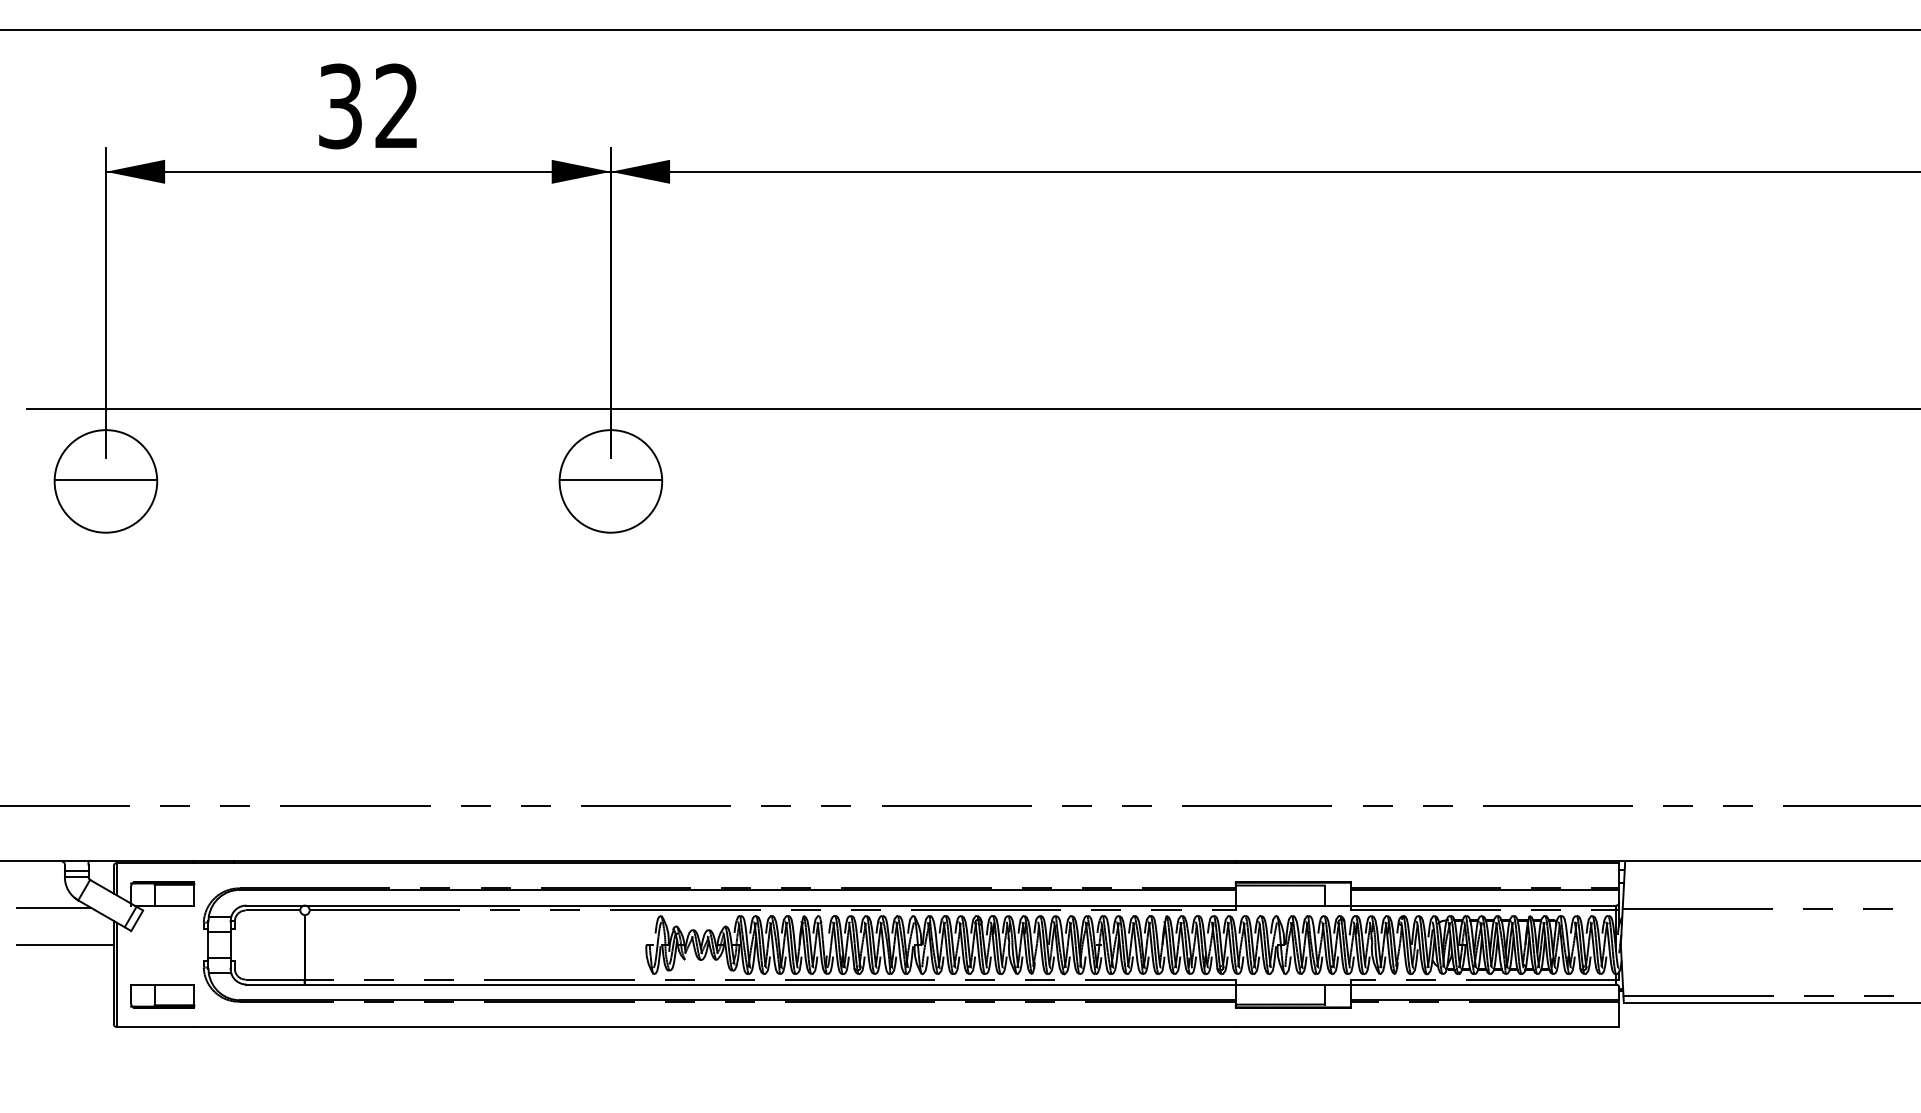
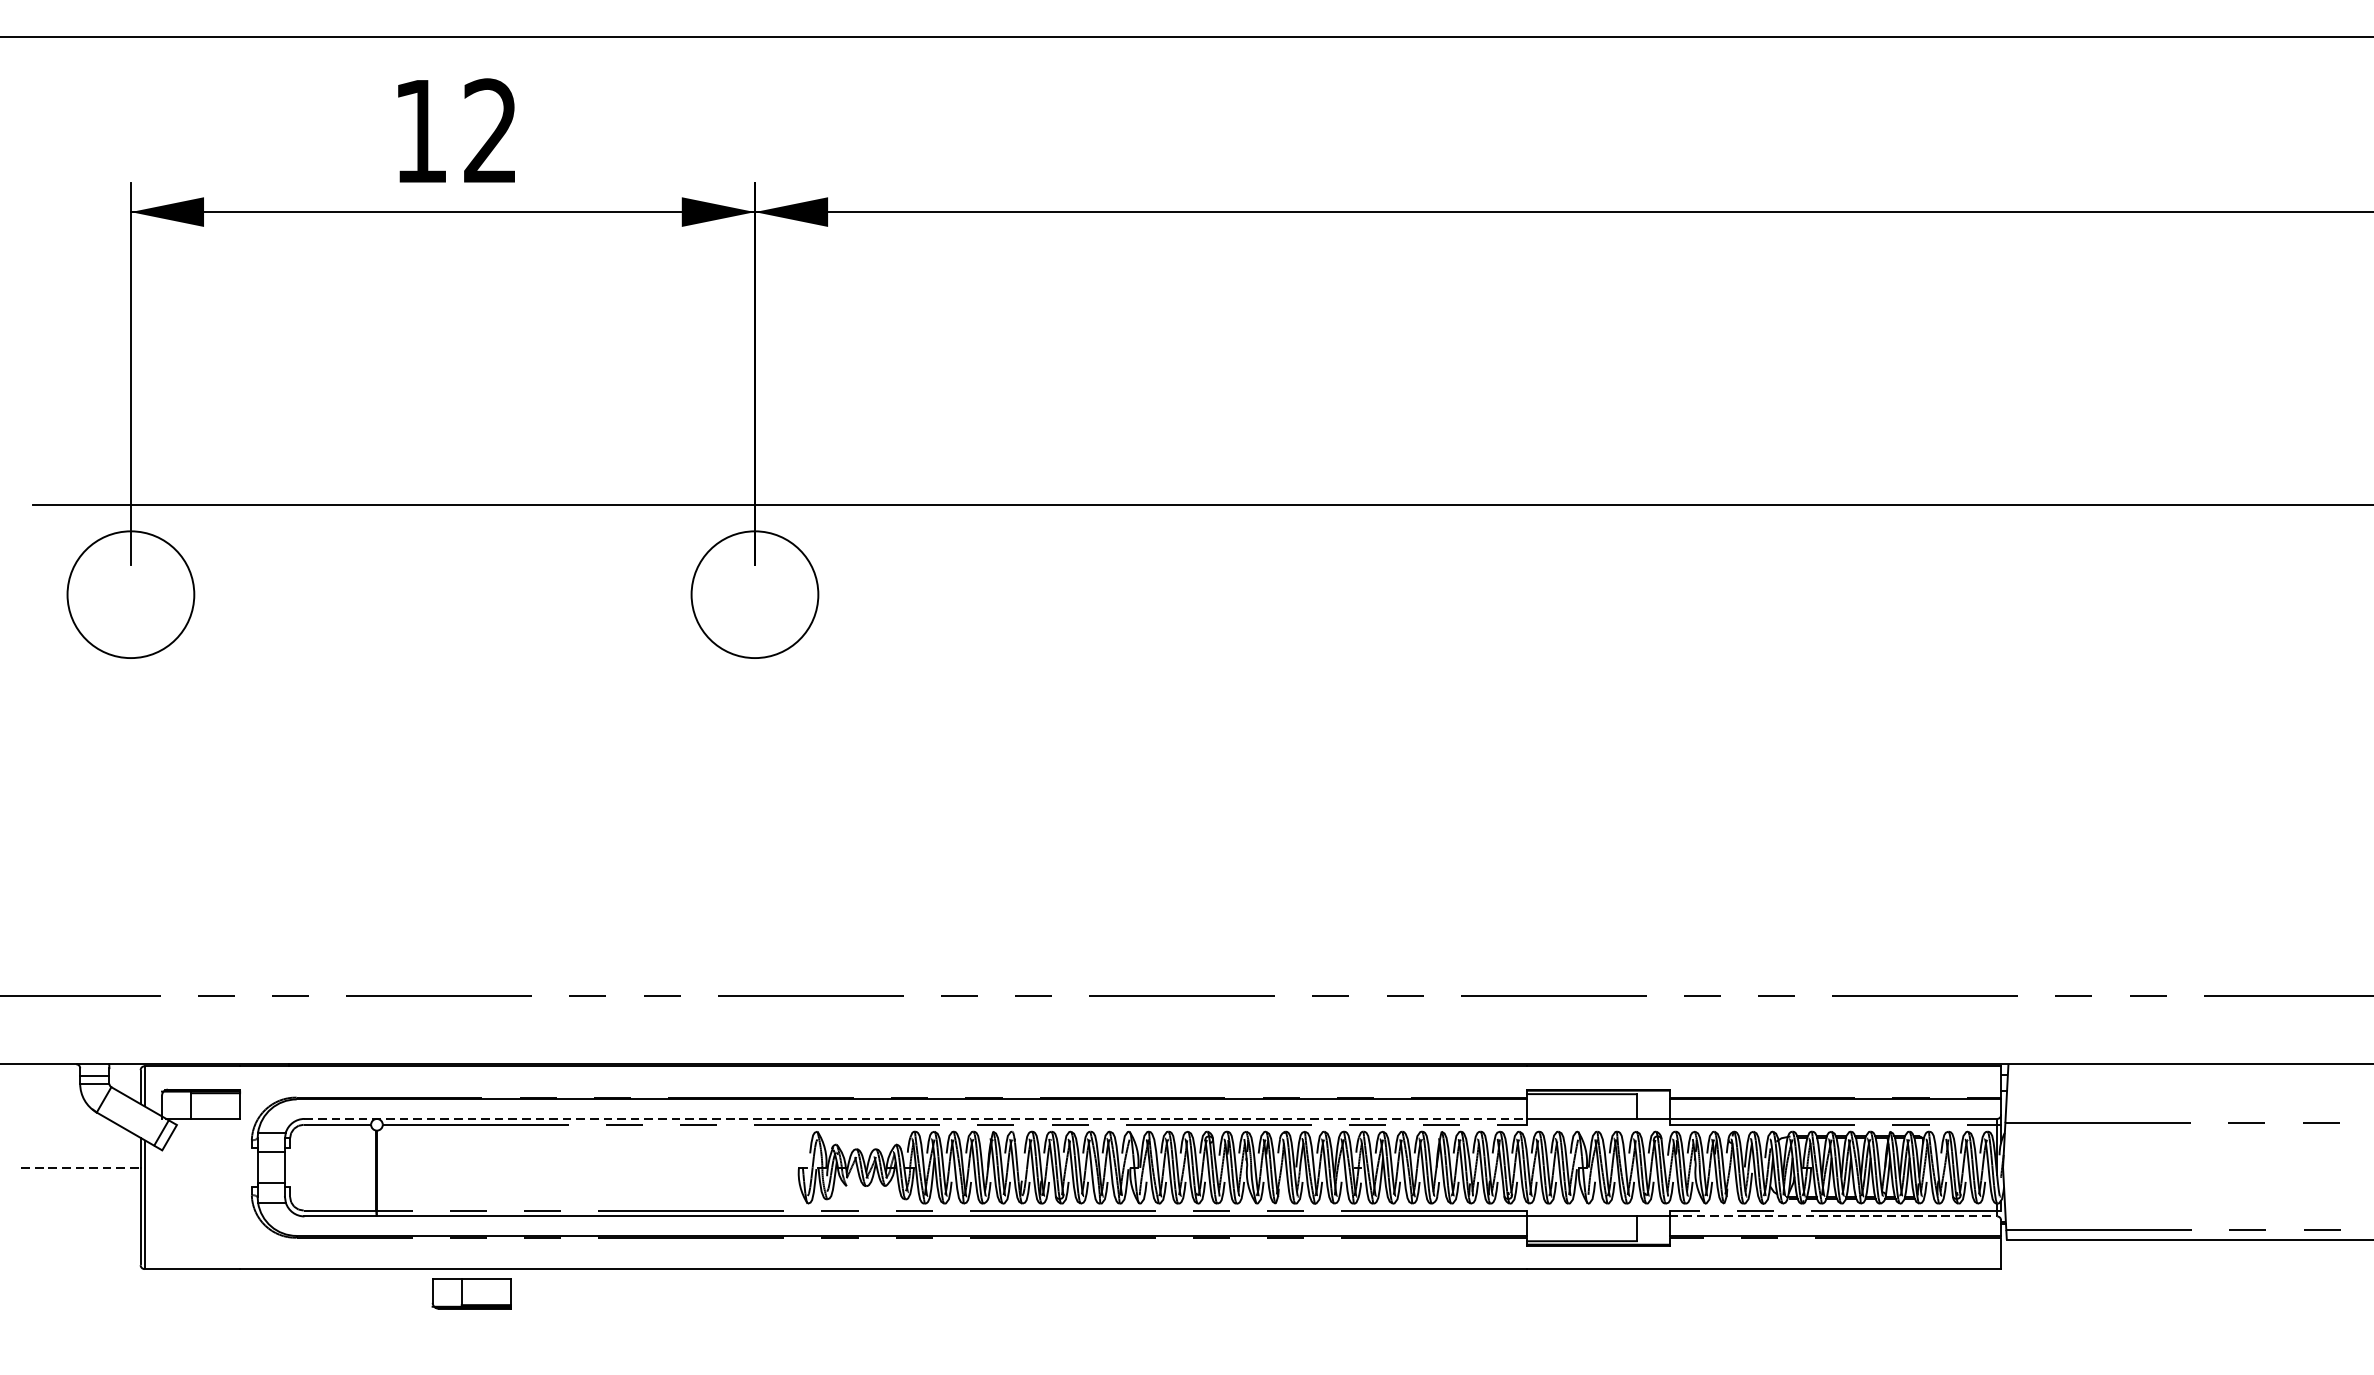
text: (340, 106) -> (420, 131), 32 -> 12
line: (105, 479) -> (130, 592), removed
line: (610, 479) -> (754, 592), removed
line: (741, 905) -> (916, 1118), solid -> dashed
line: (54, 908) -> (67, 1122), removed
line: (66, 945) -> (82, 1168), solid -> dashed
line: (1483, 984) -> (1833, 1216), solid -> dashed
part: (162, 996) -> (471, 1294), moved

